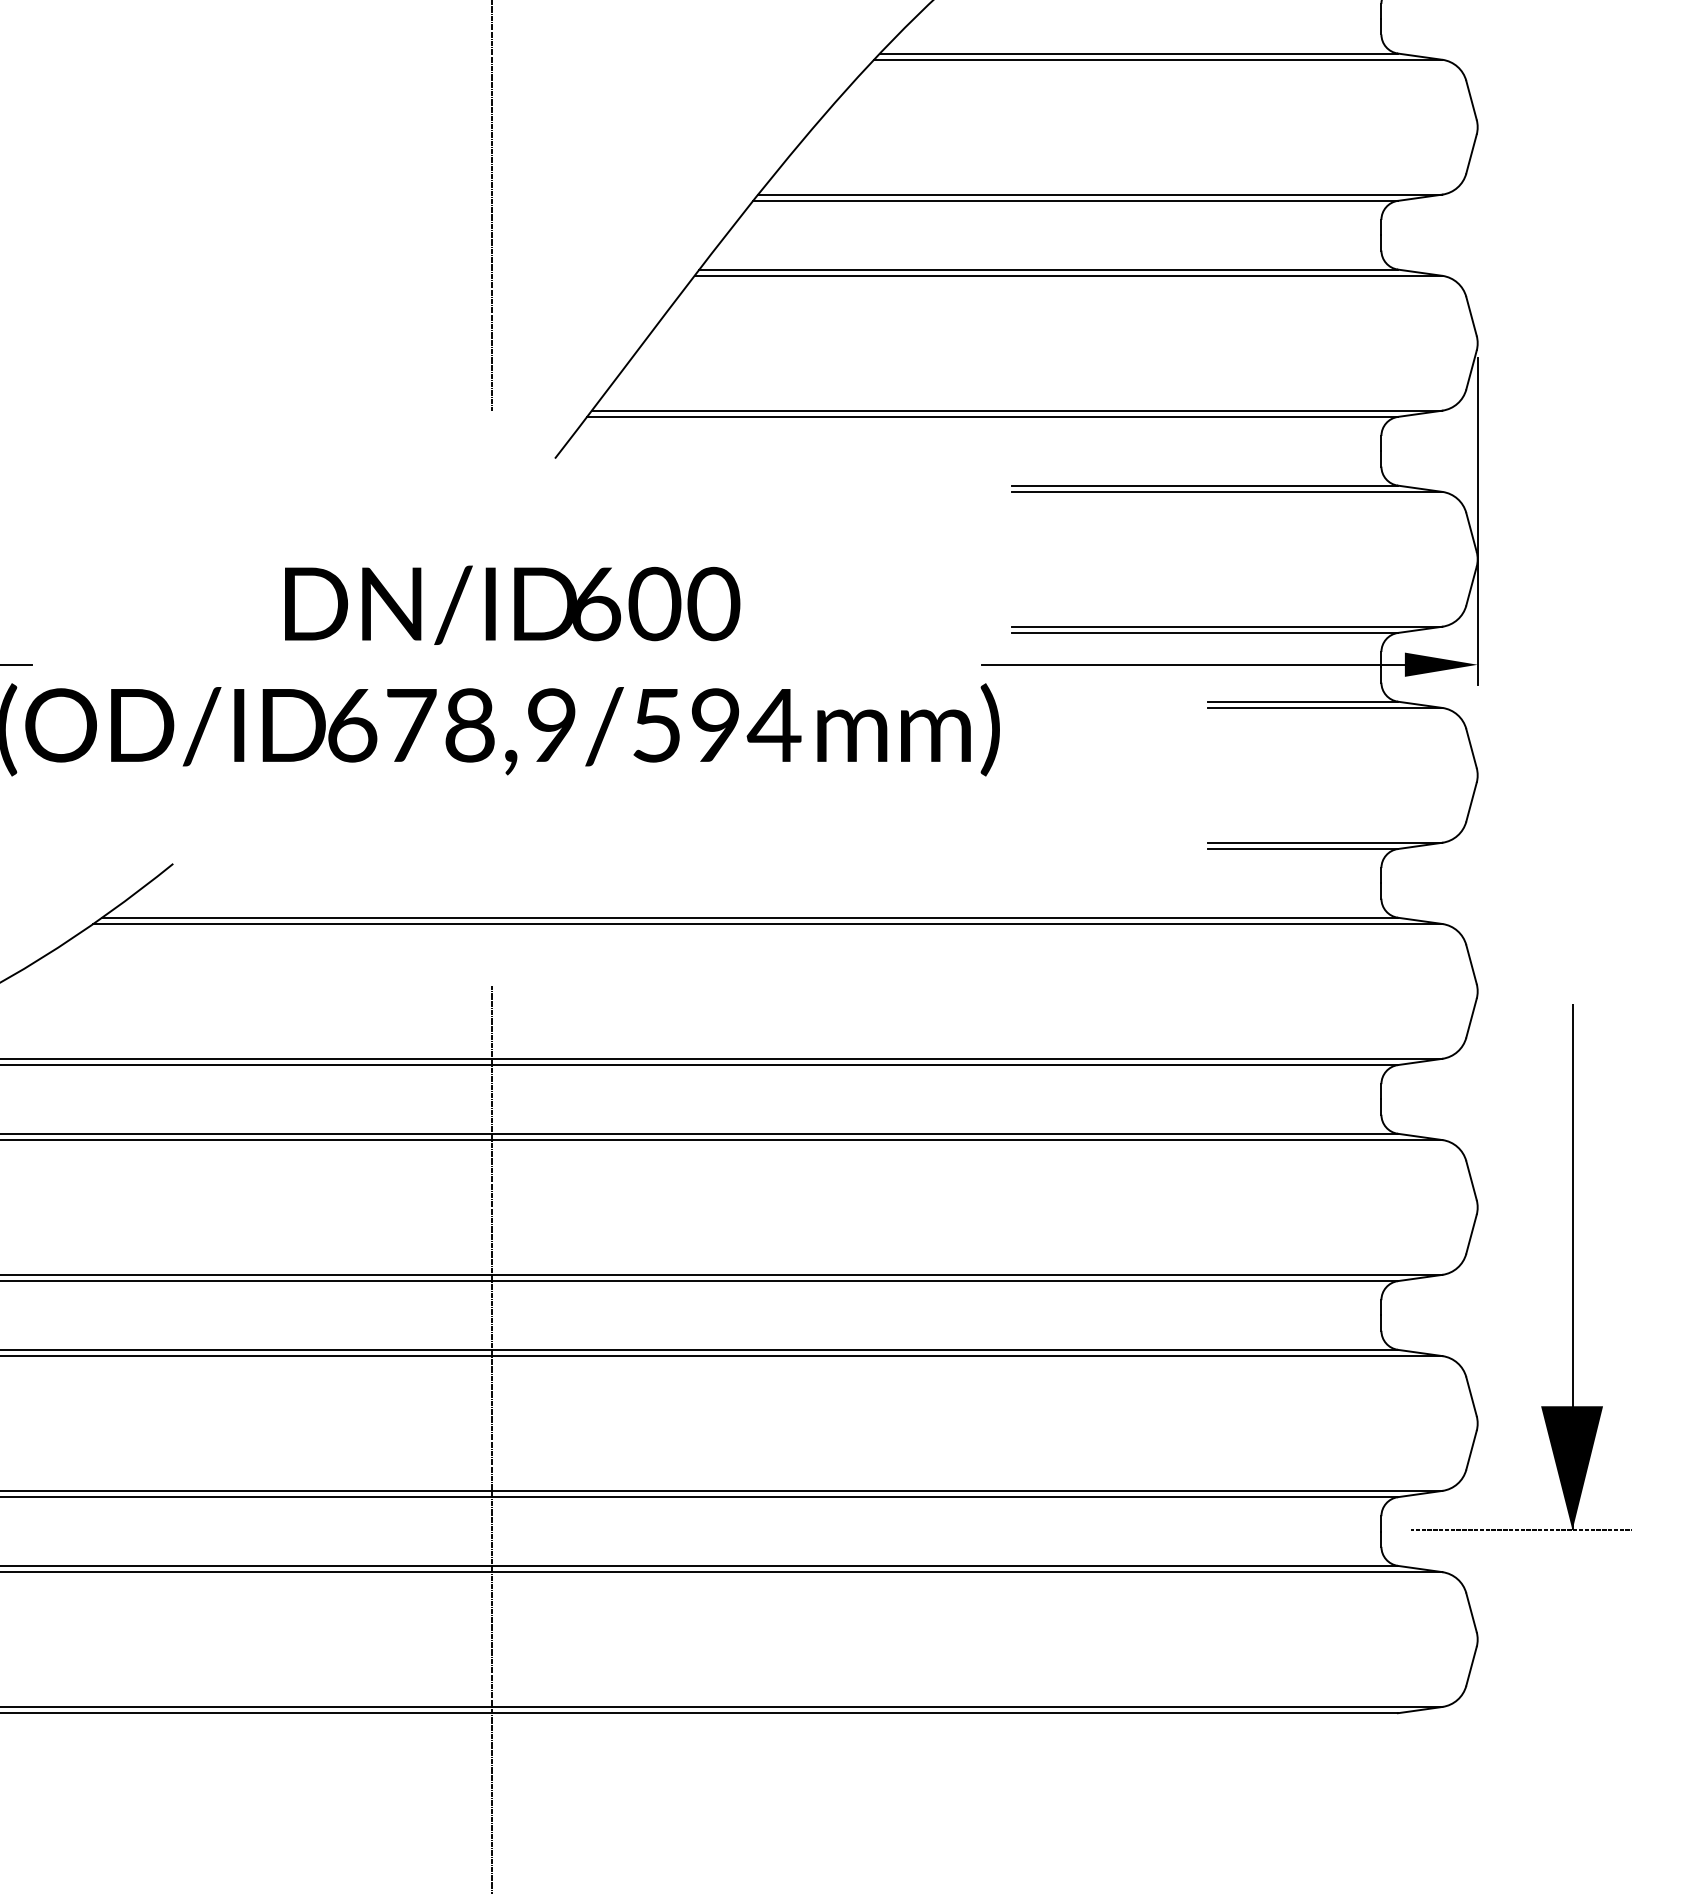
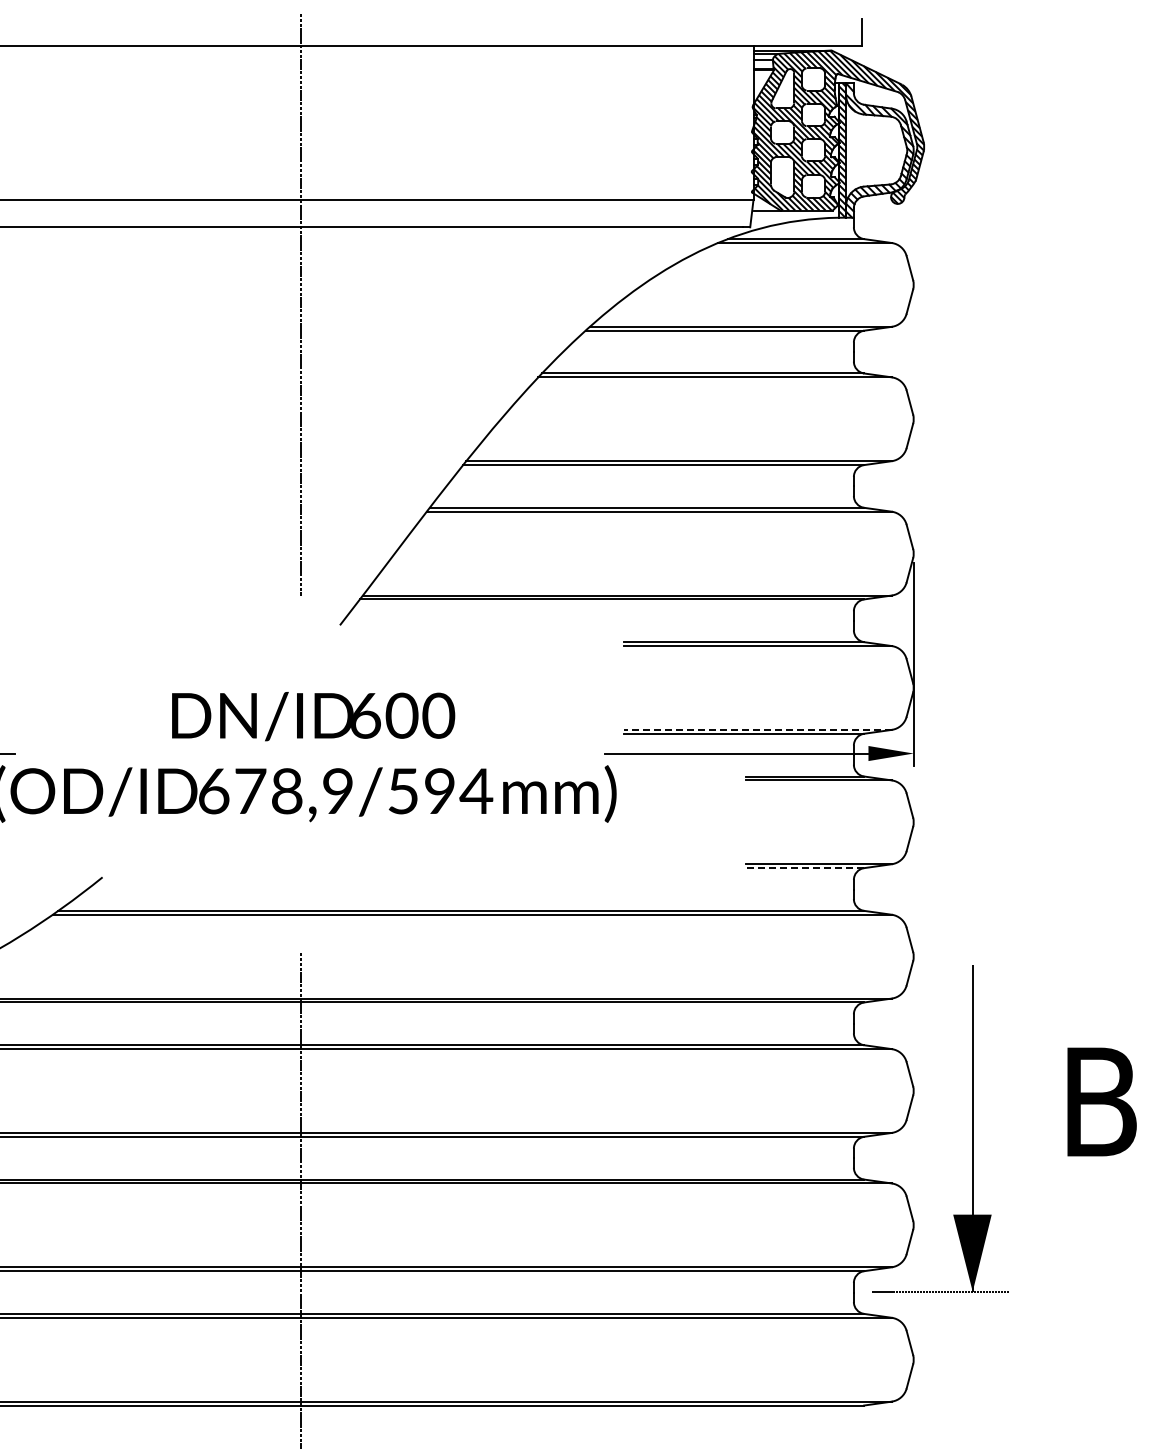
line: (1228, 626) -> (758, 729), solid -> dashed
line: (1303, 849) -> (805, 868), solid -> dashed

